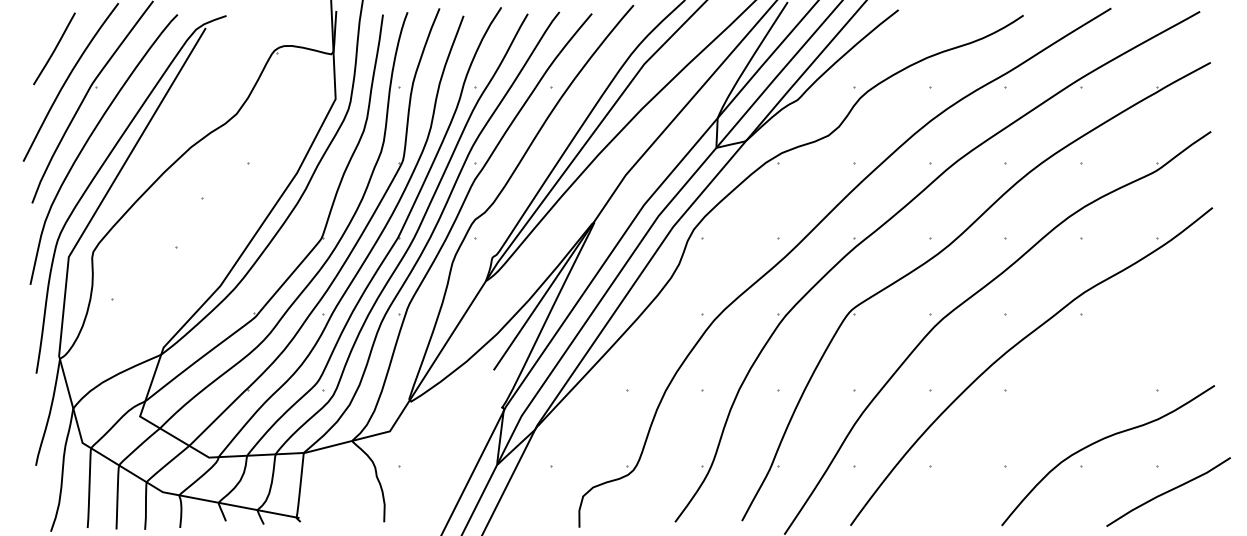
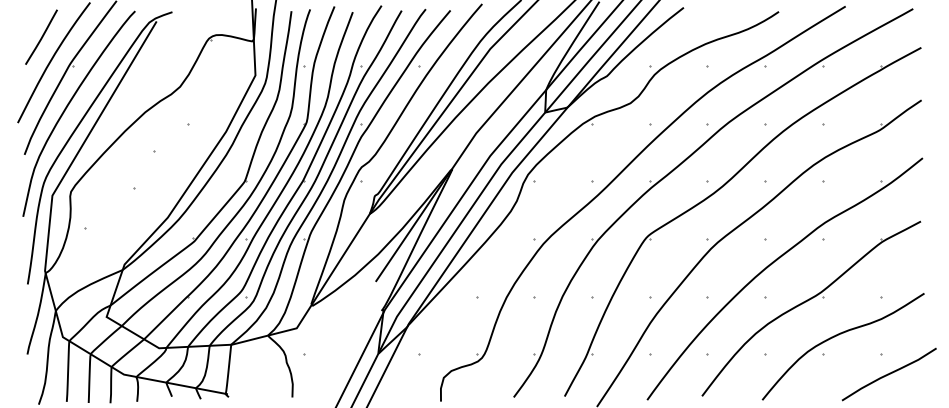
part: (1062, 396) -> (808, 301), added

